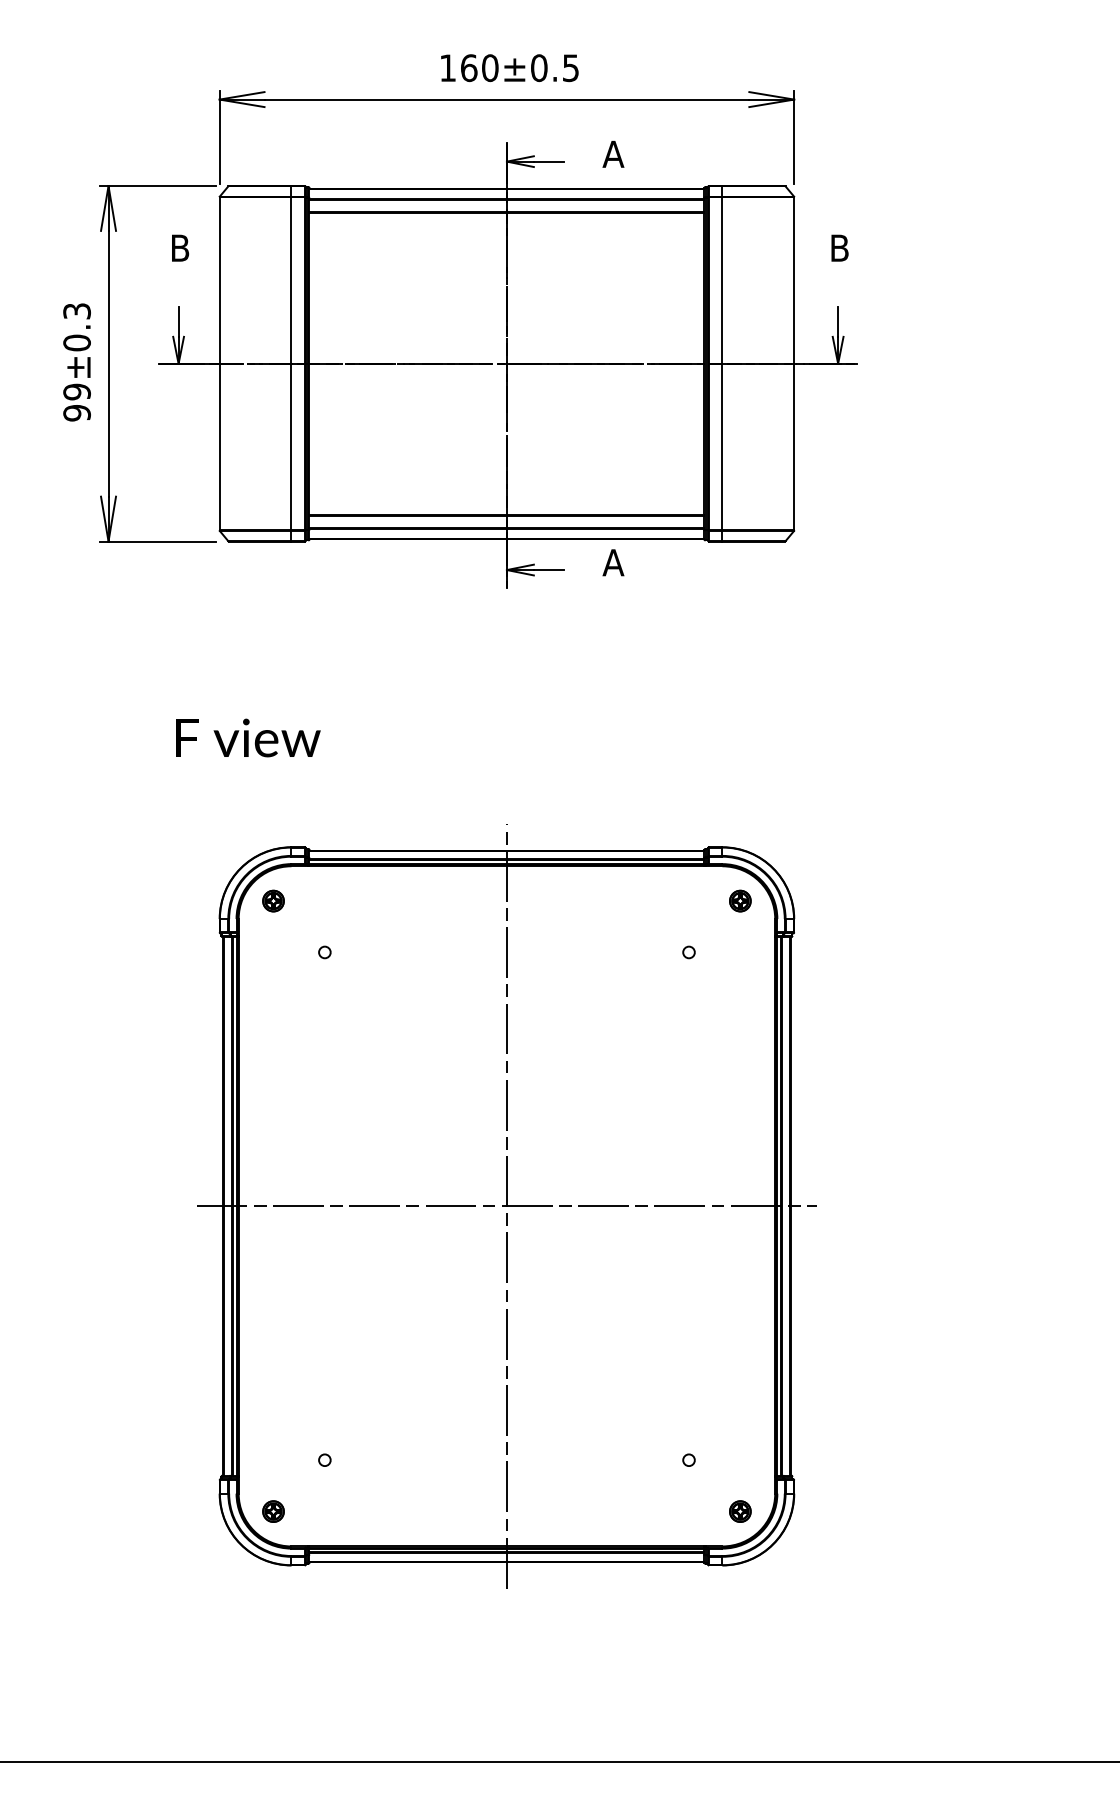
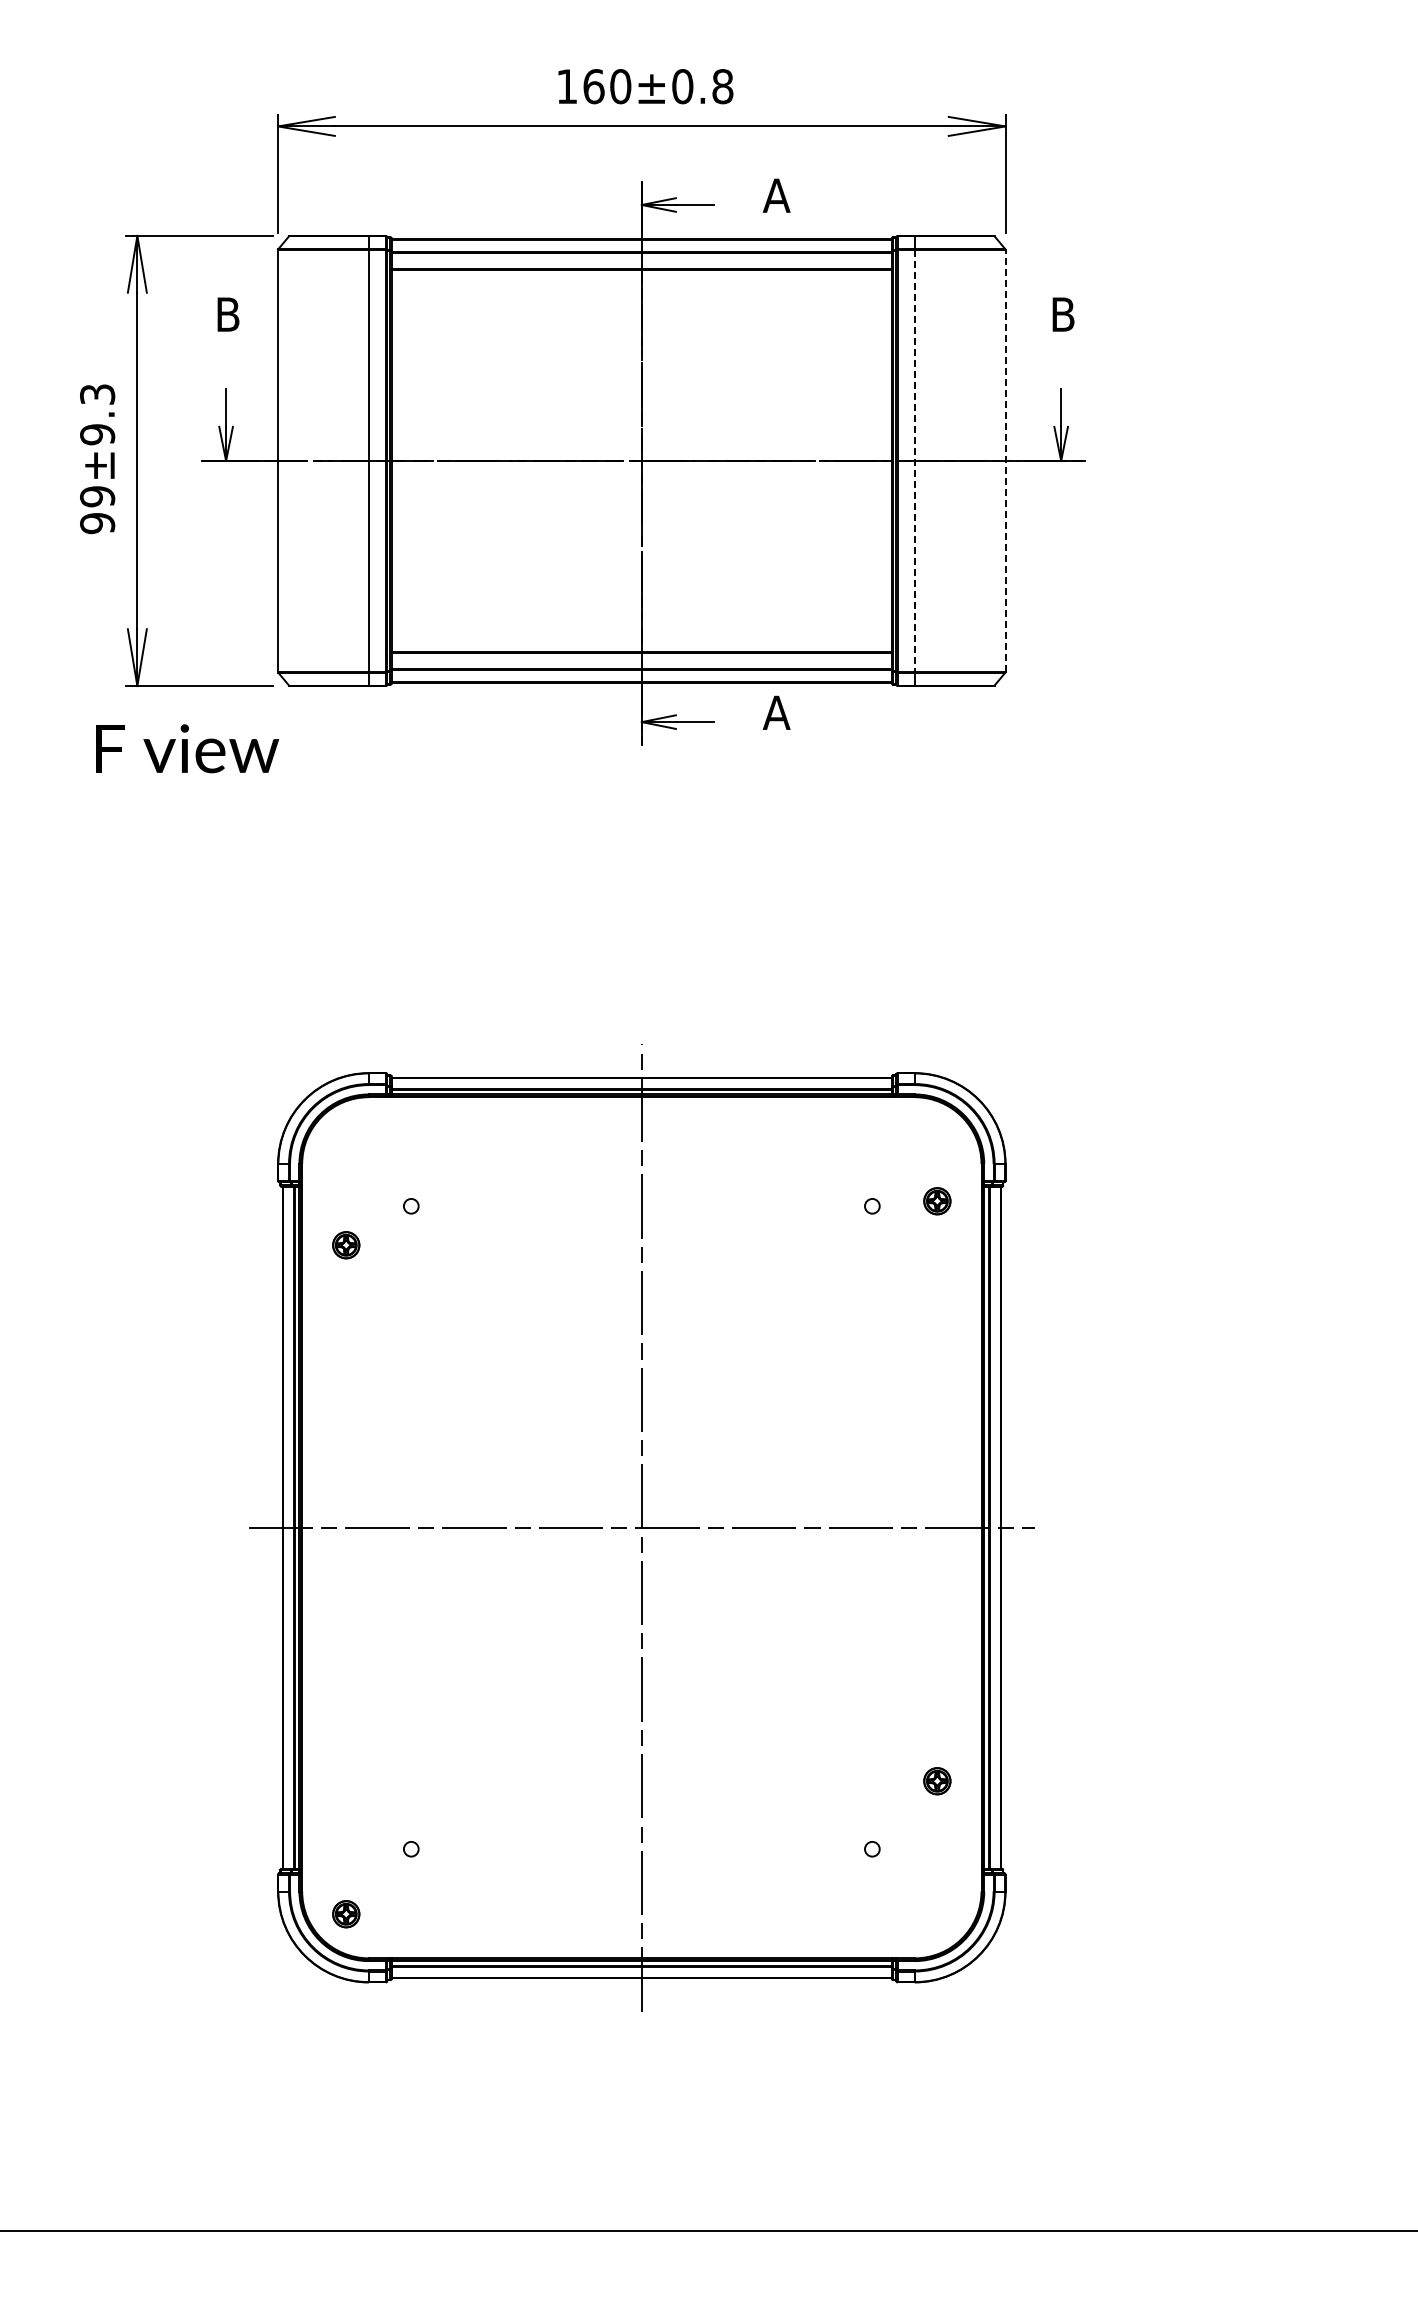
text: (570, 68) -> (722, 86), 160±0.5 -> 160±0.8
text: (77, 342) -> (97, 434), 99±0.3 -> 99±9.3
line: (722, 363) -> (914, 460), solid -> dashed
line: (794, 363) -> (1005, 460), solid -> dashed
text: (248, 737) -> (187, 748), moved
part: (273, 901) -> (346, 1245), moved
part: (740, 901) -> (937, 1201), moved
part: (740, 1511) -> (937, 1781), moved

